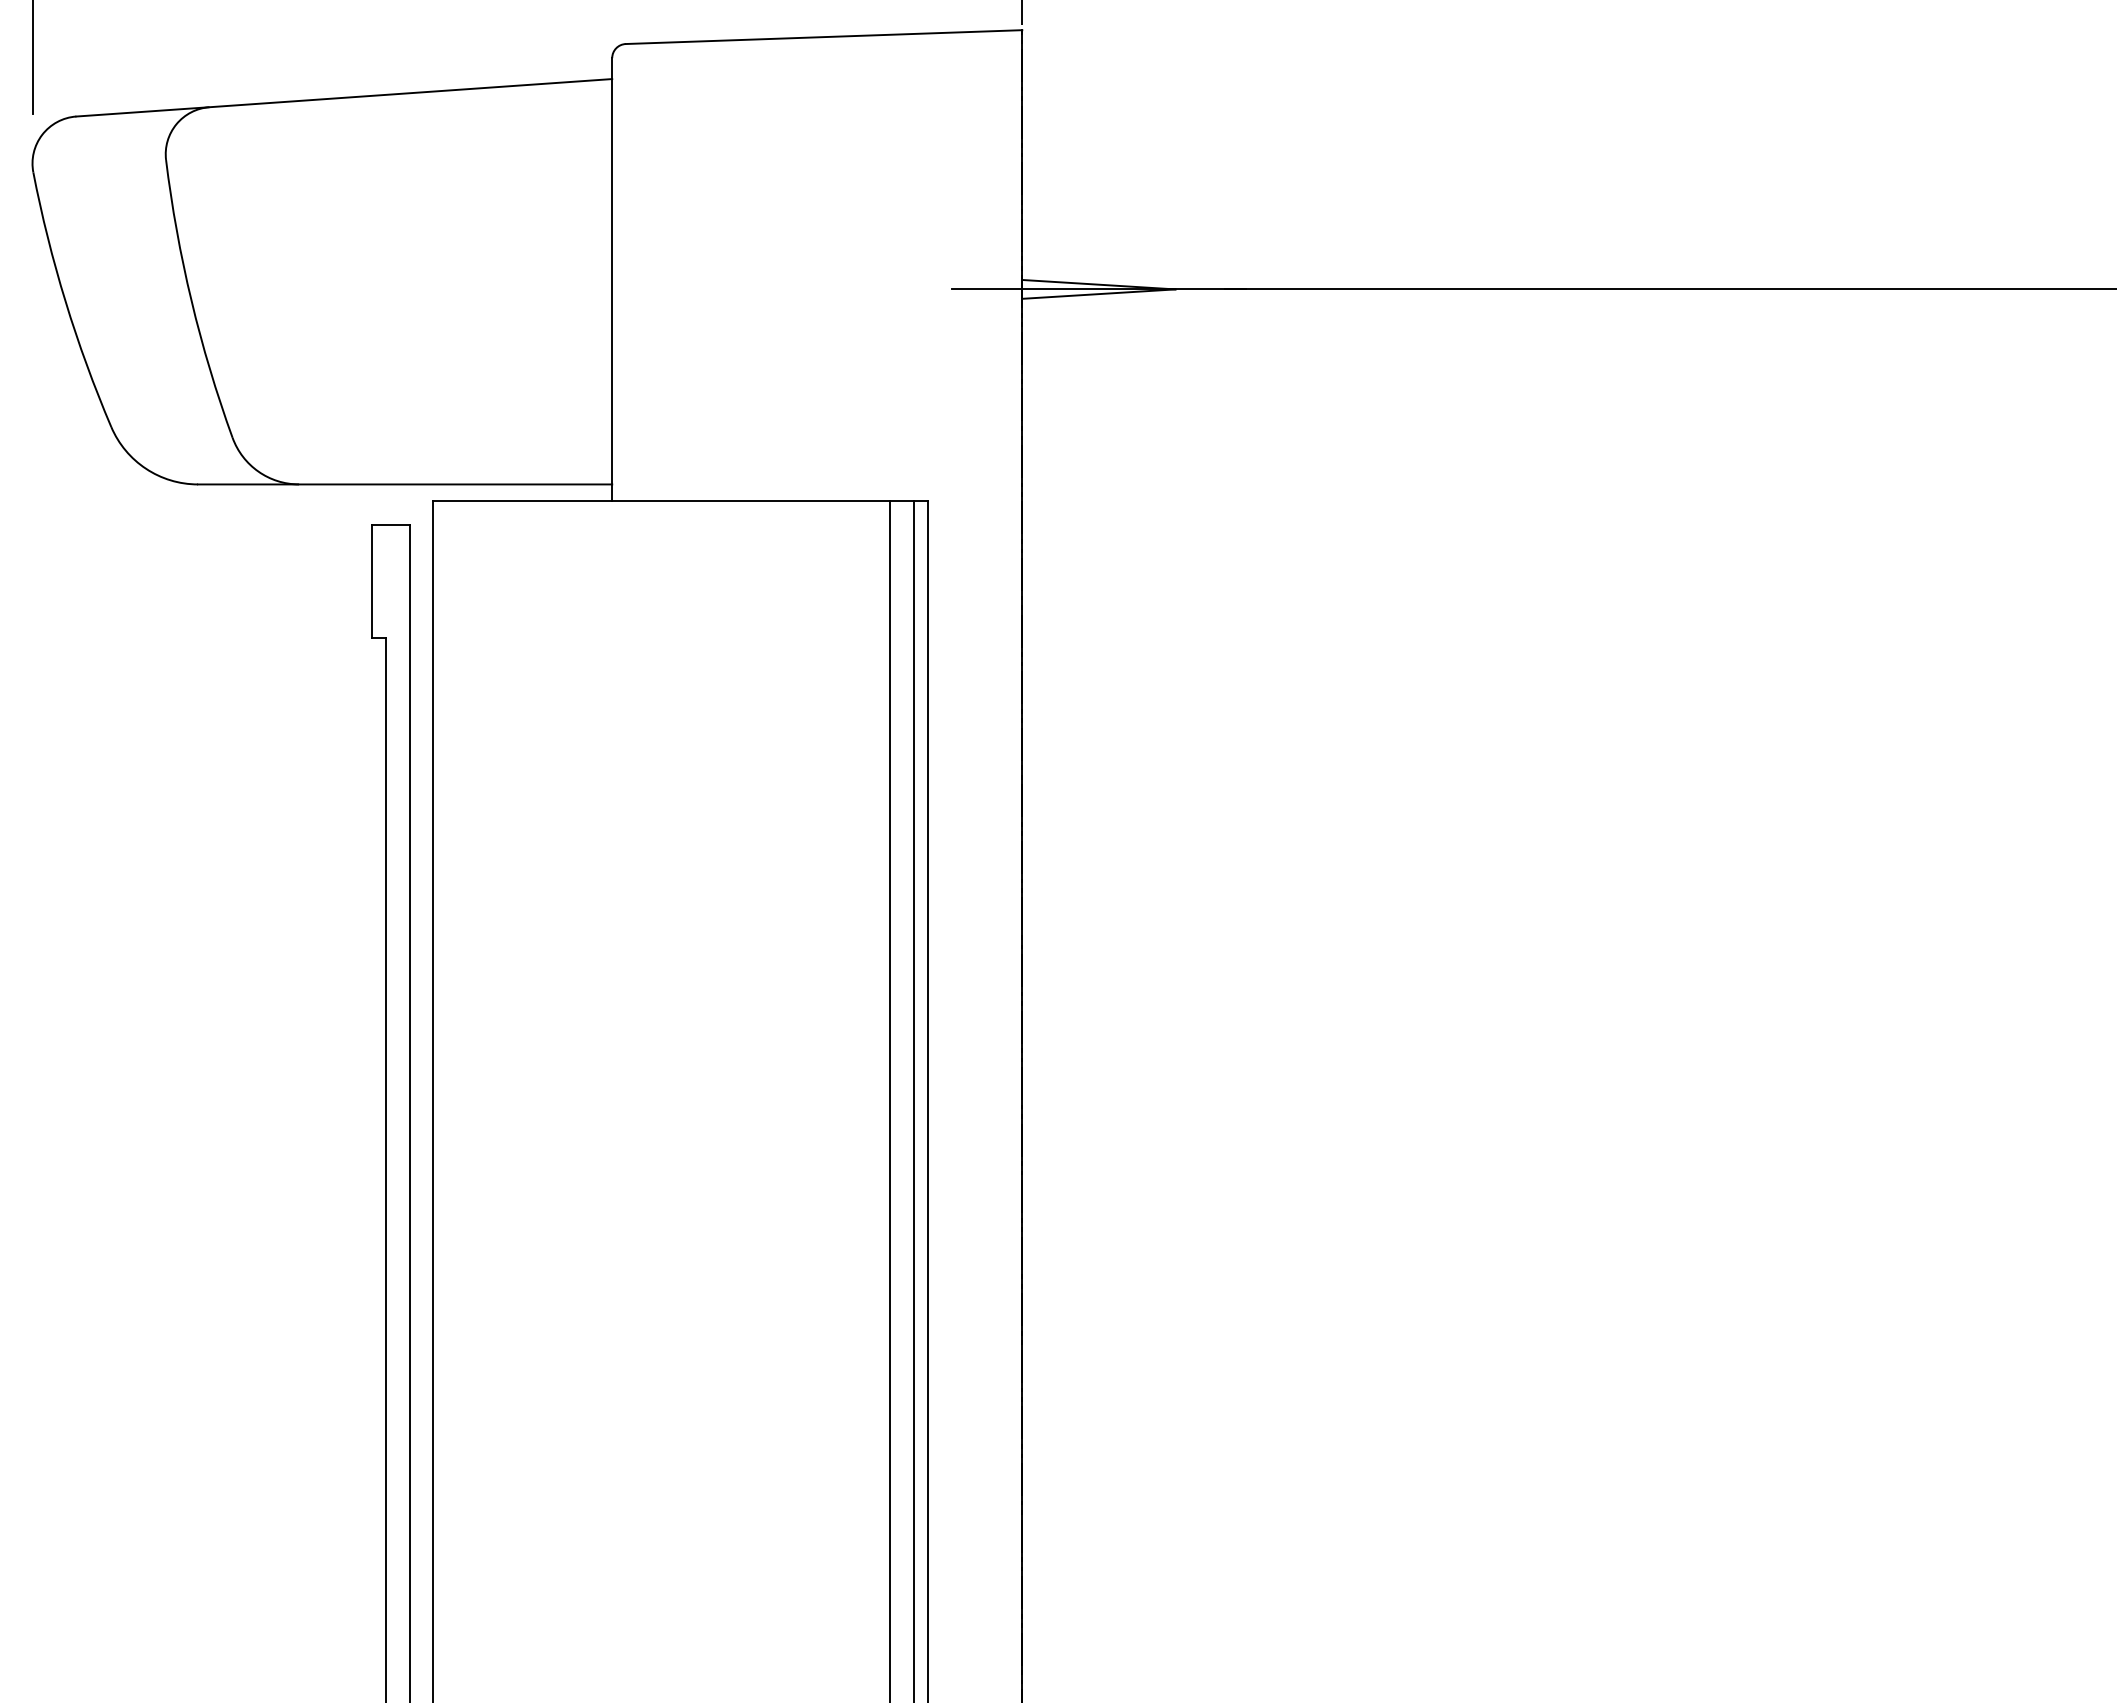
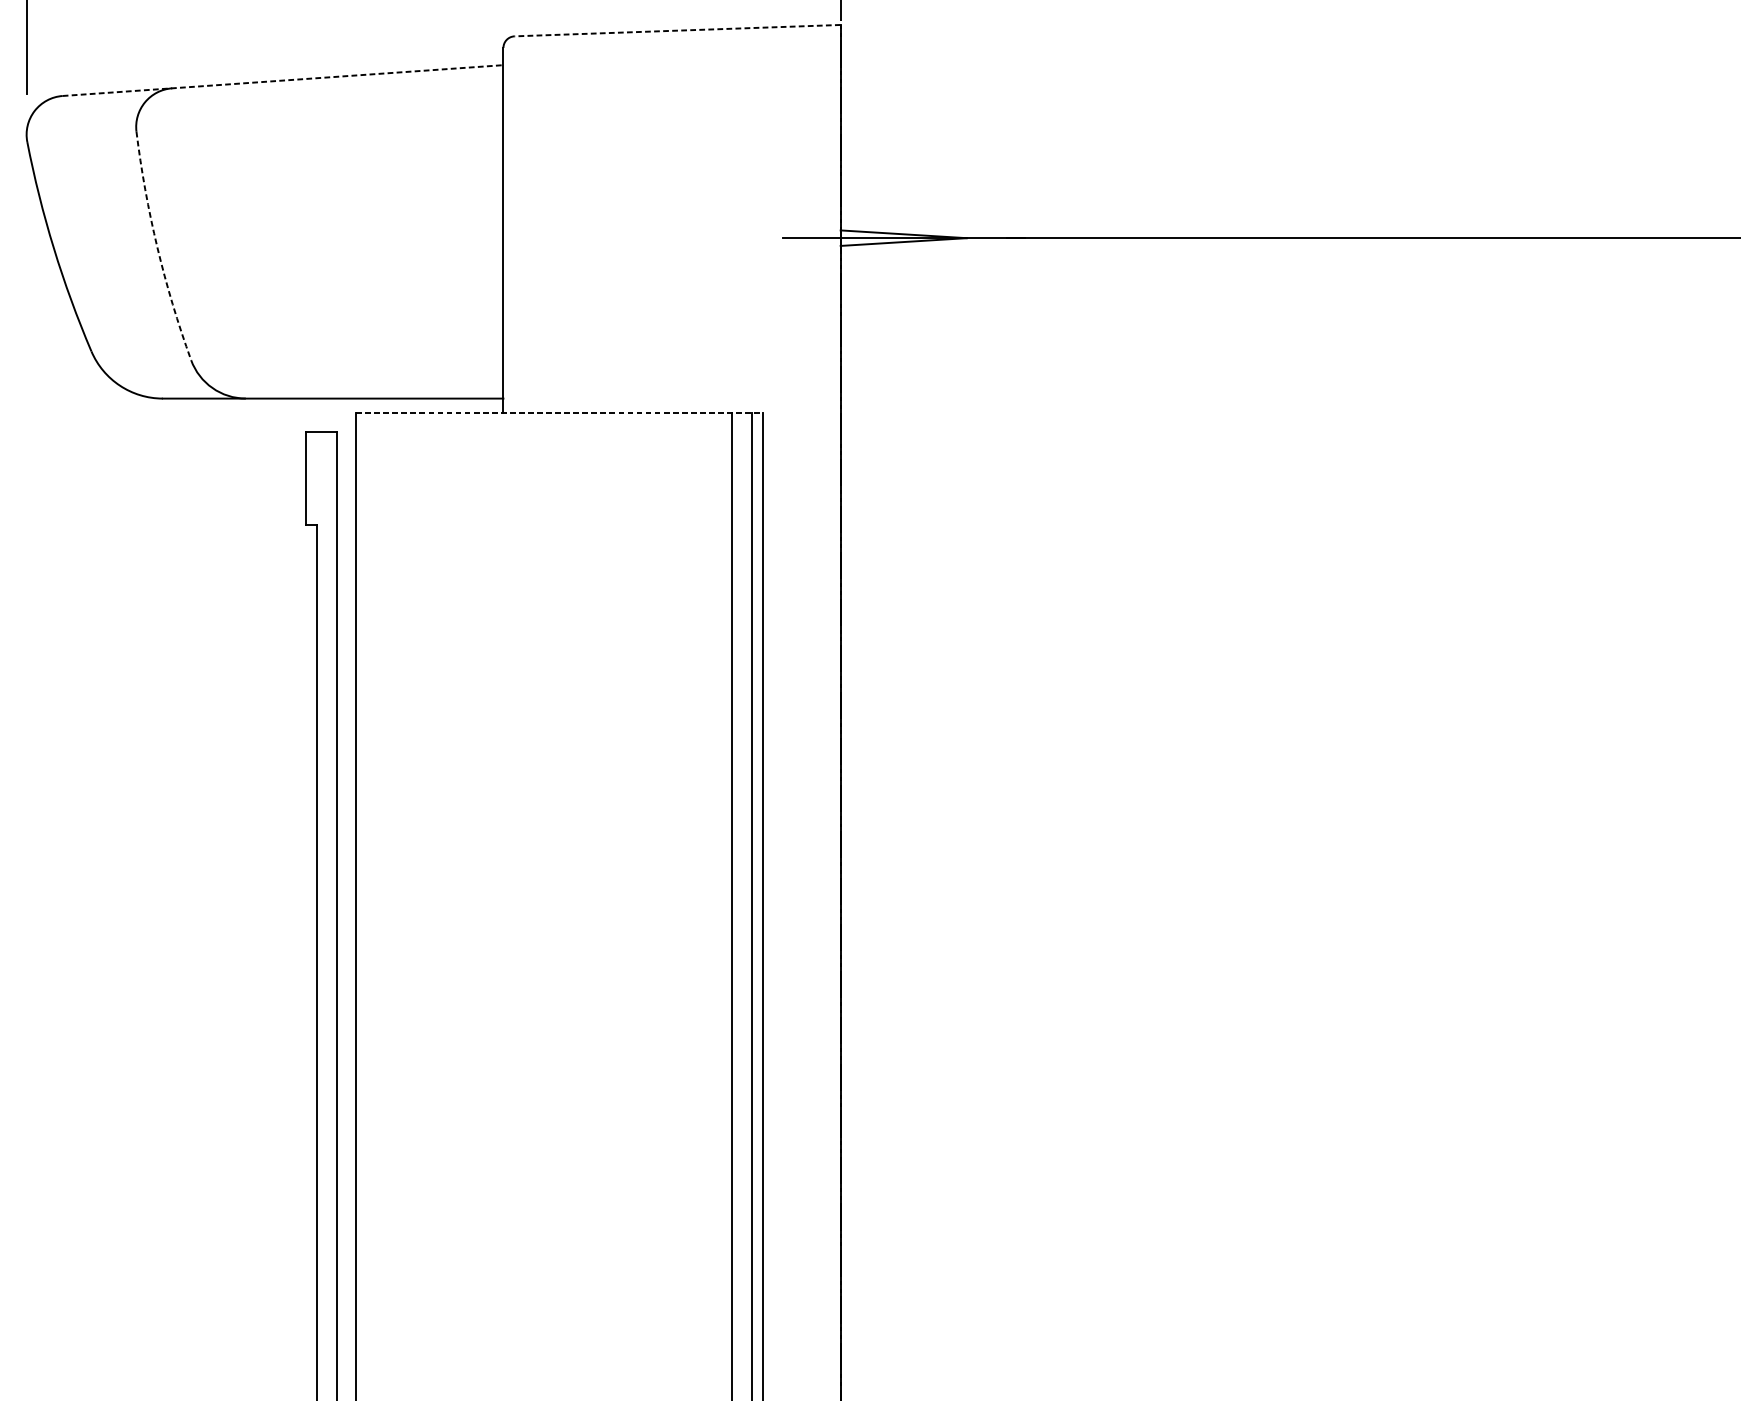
line: (823, 37) -> (677, 30), solid -> dashed
line: (344, 97) -> (283, 80), solid -> dashed
arc: (191, 300) -> (157, 247), solid -> dashed
line: (681, 501) -> (560, 412), solid -> dashed

